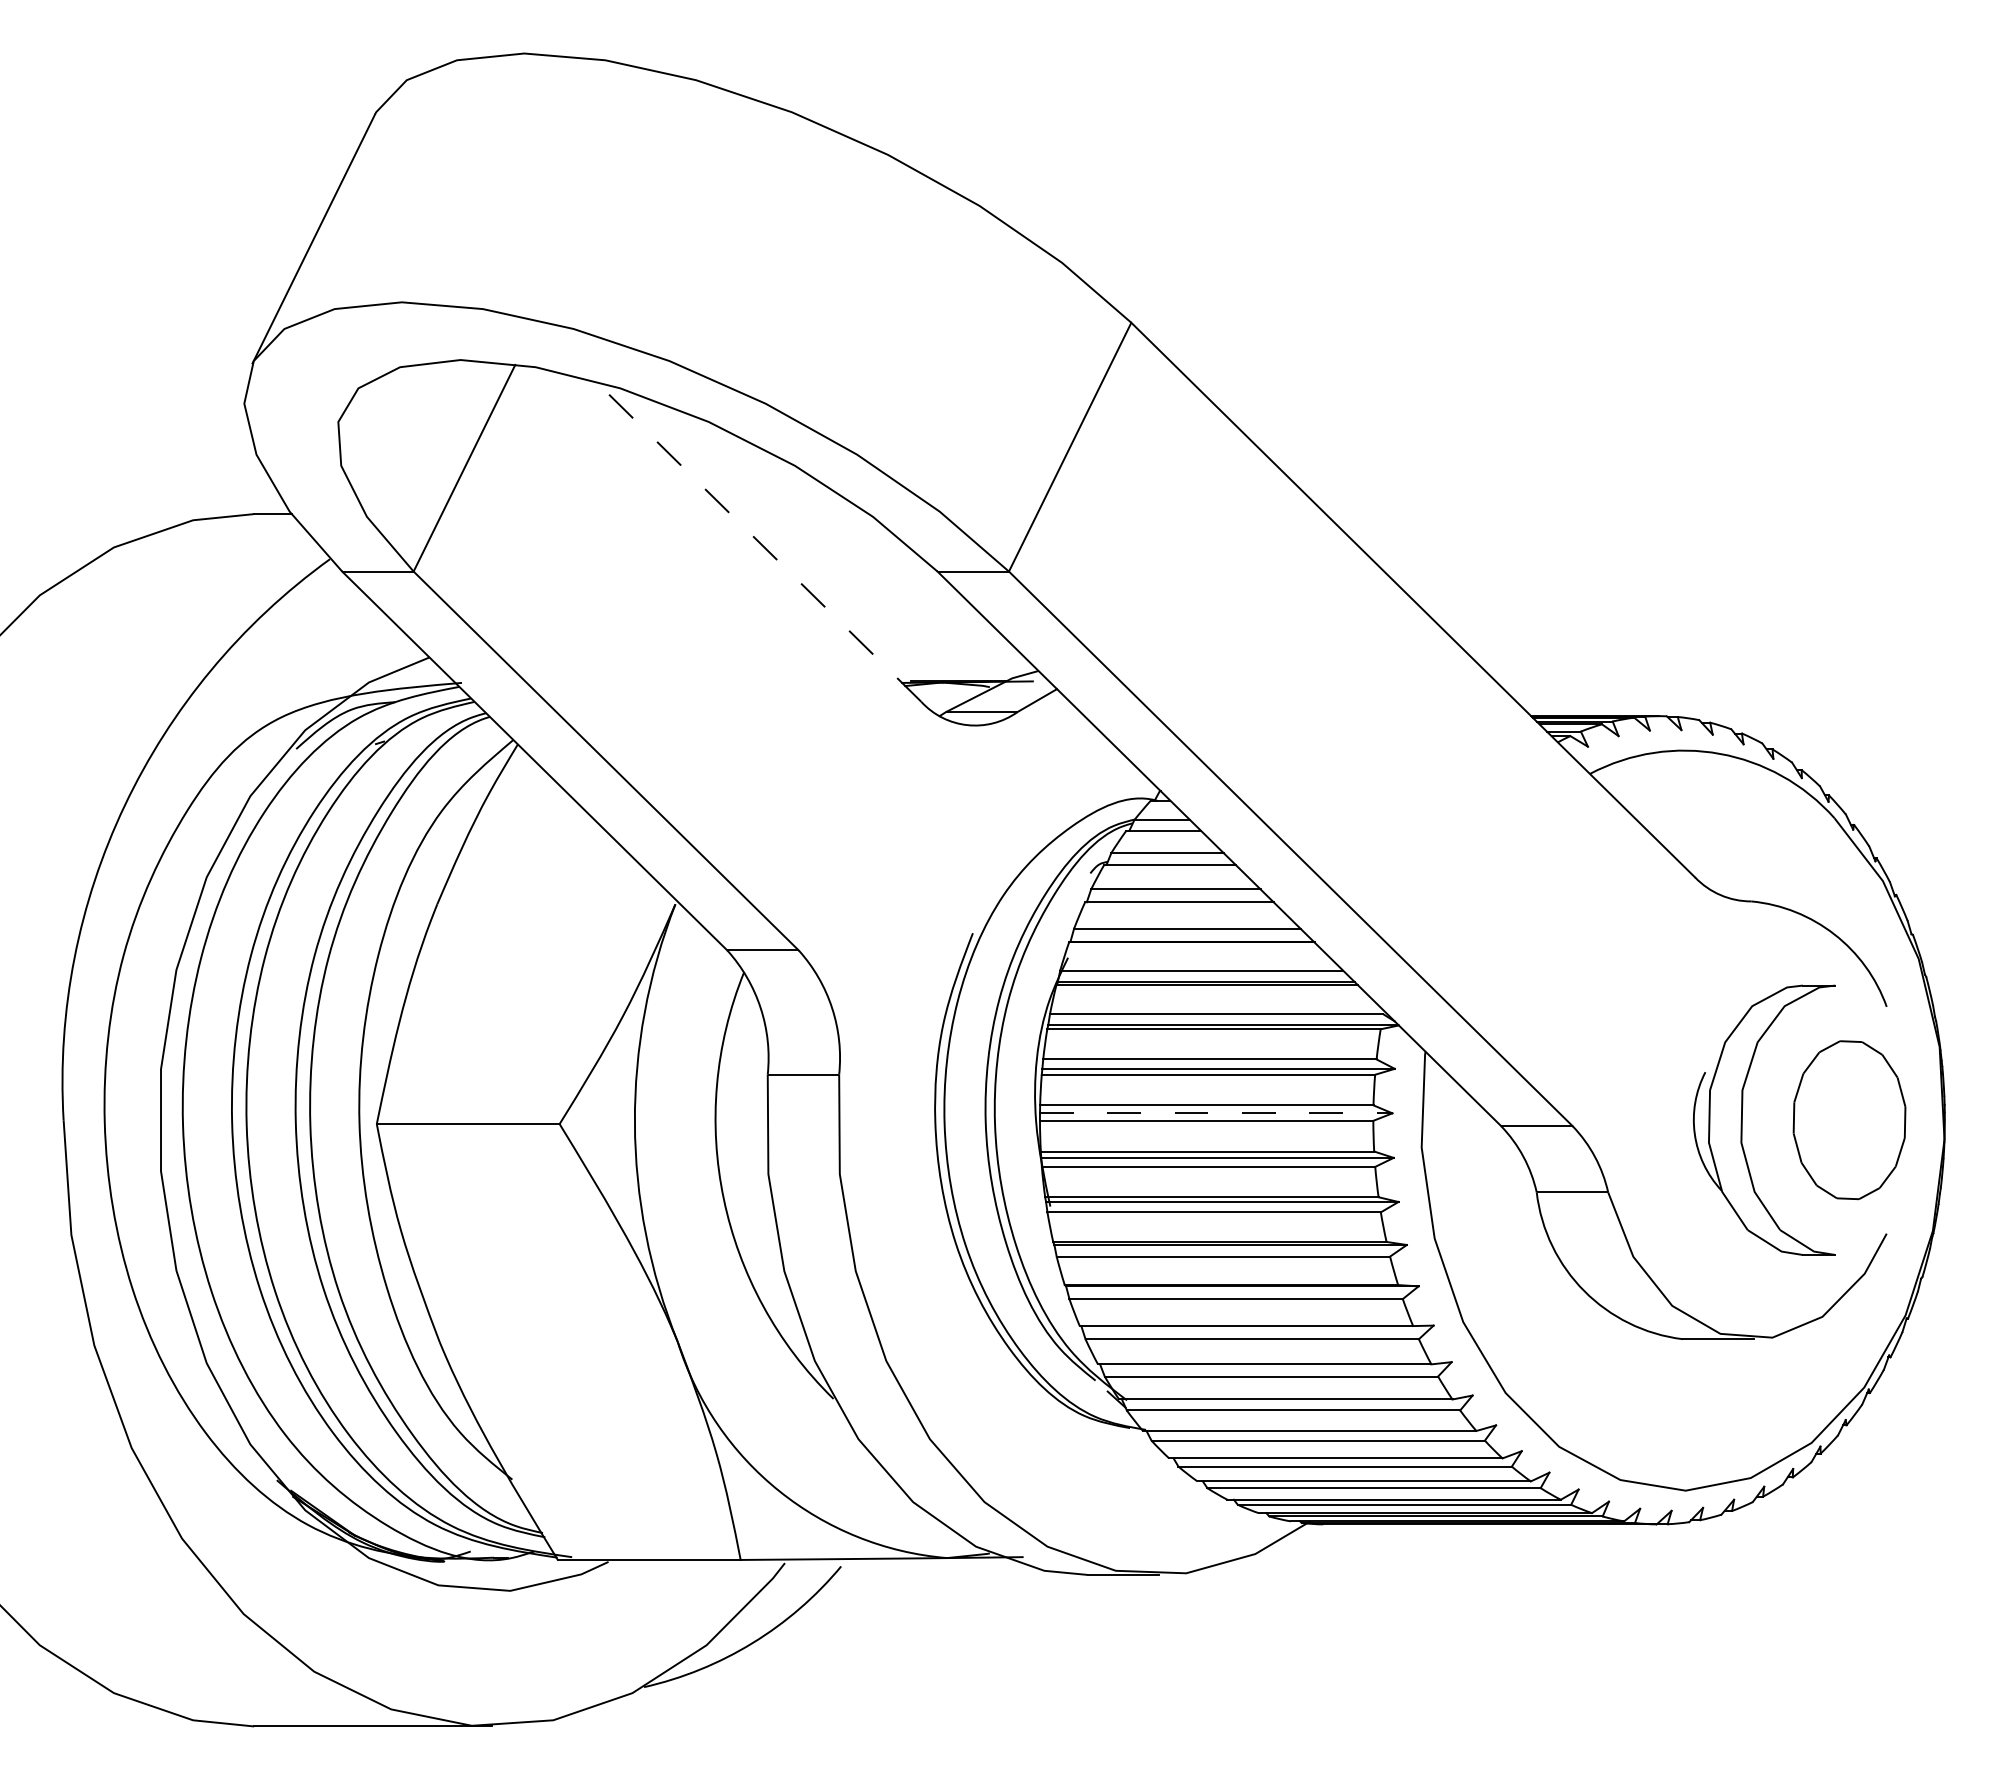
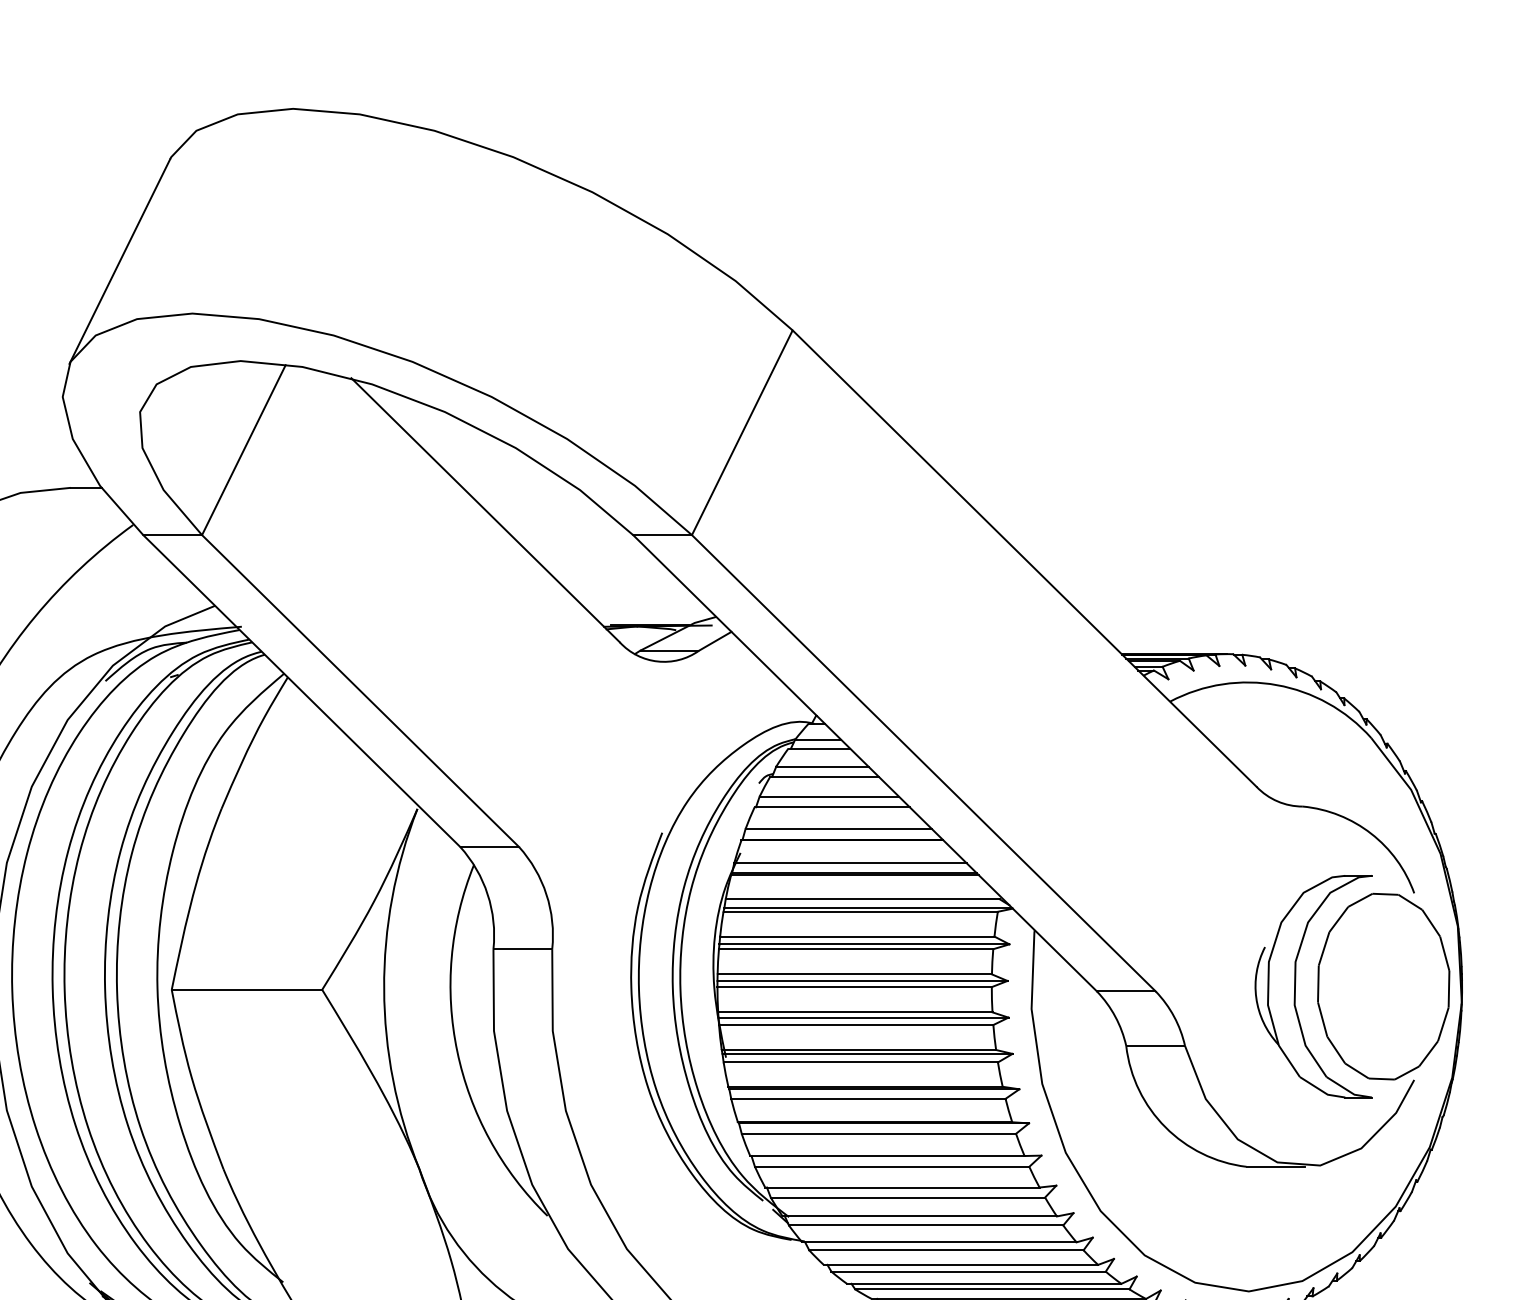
line: (758, 541) -> (485, 510), dashed -> solid
line: (1216, 1113) -> (862, 981), dashed -> solid
part: (1849, 1119) -> (1383, 986), size x1.43

